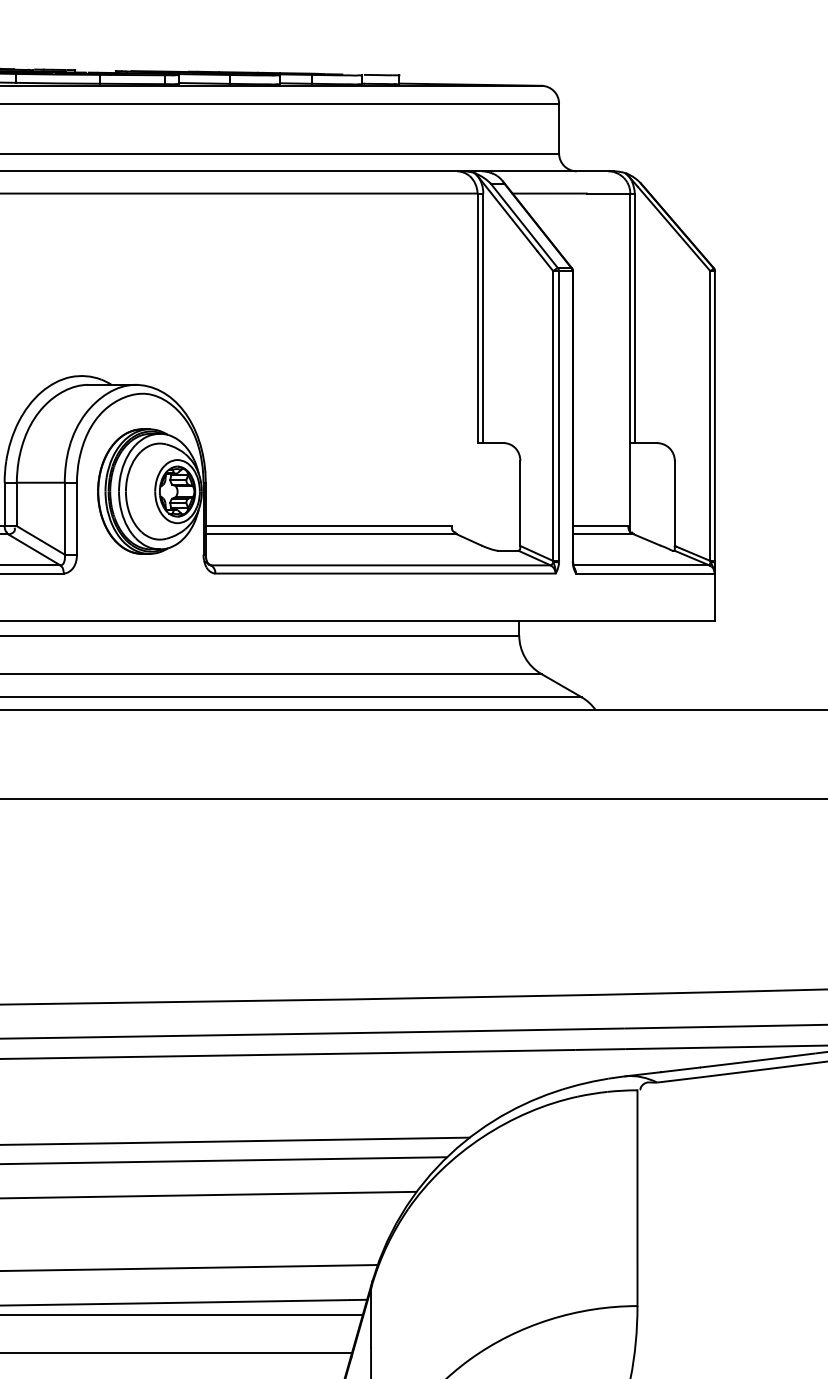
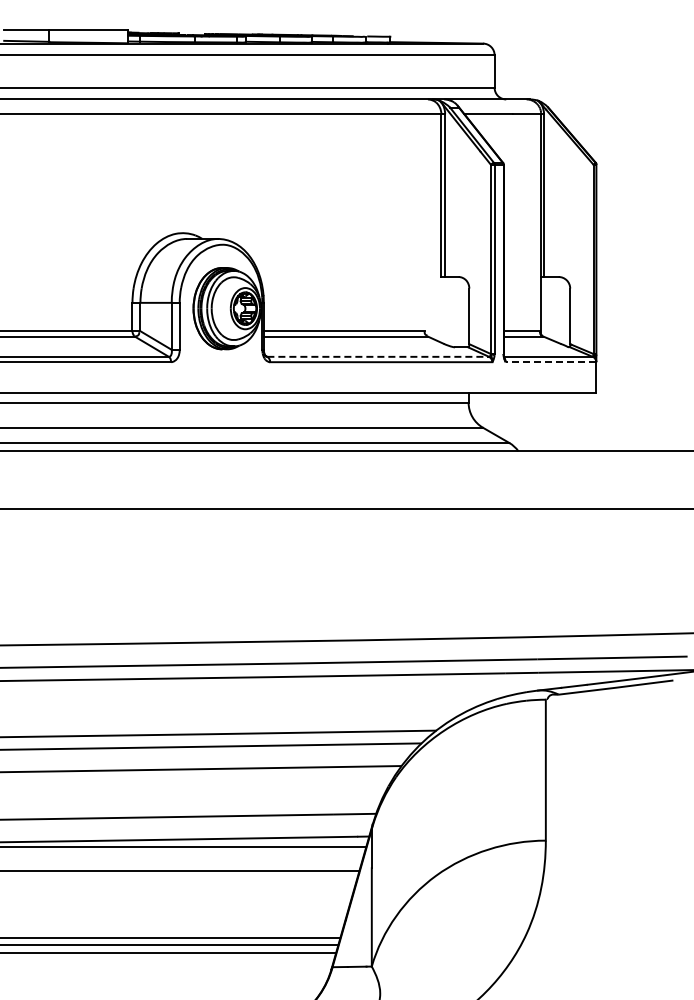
line: (381, 564) -> (378, 356), solid -> dashed
line: (644, 574) -> (550, 362), solid -> dashed

